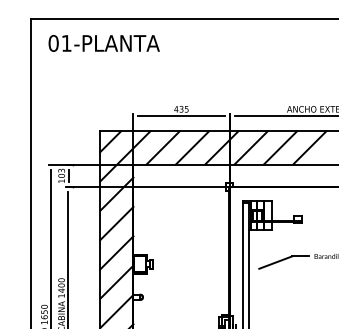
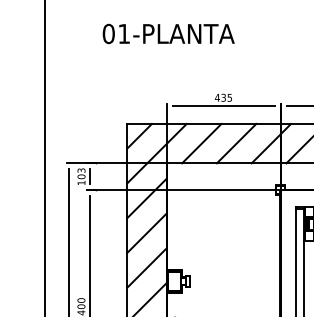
text: (103, 43) -> (167, 34), moved

